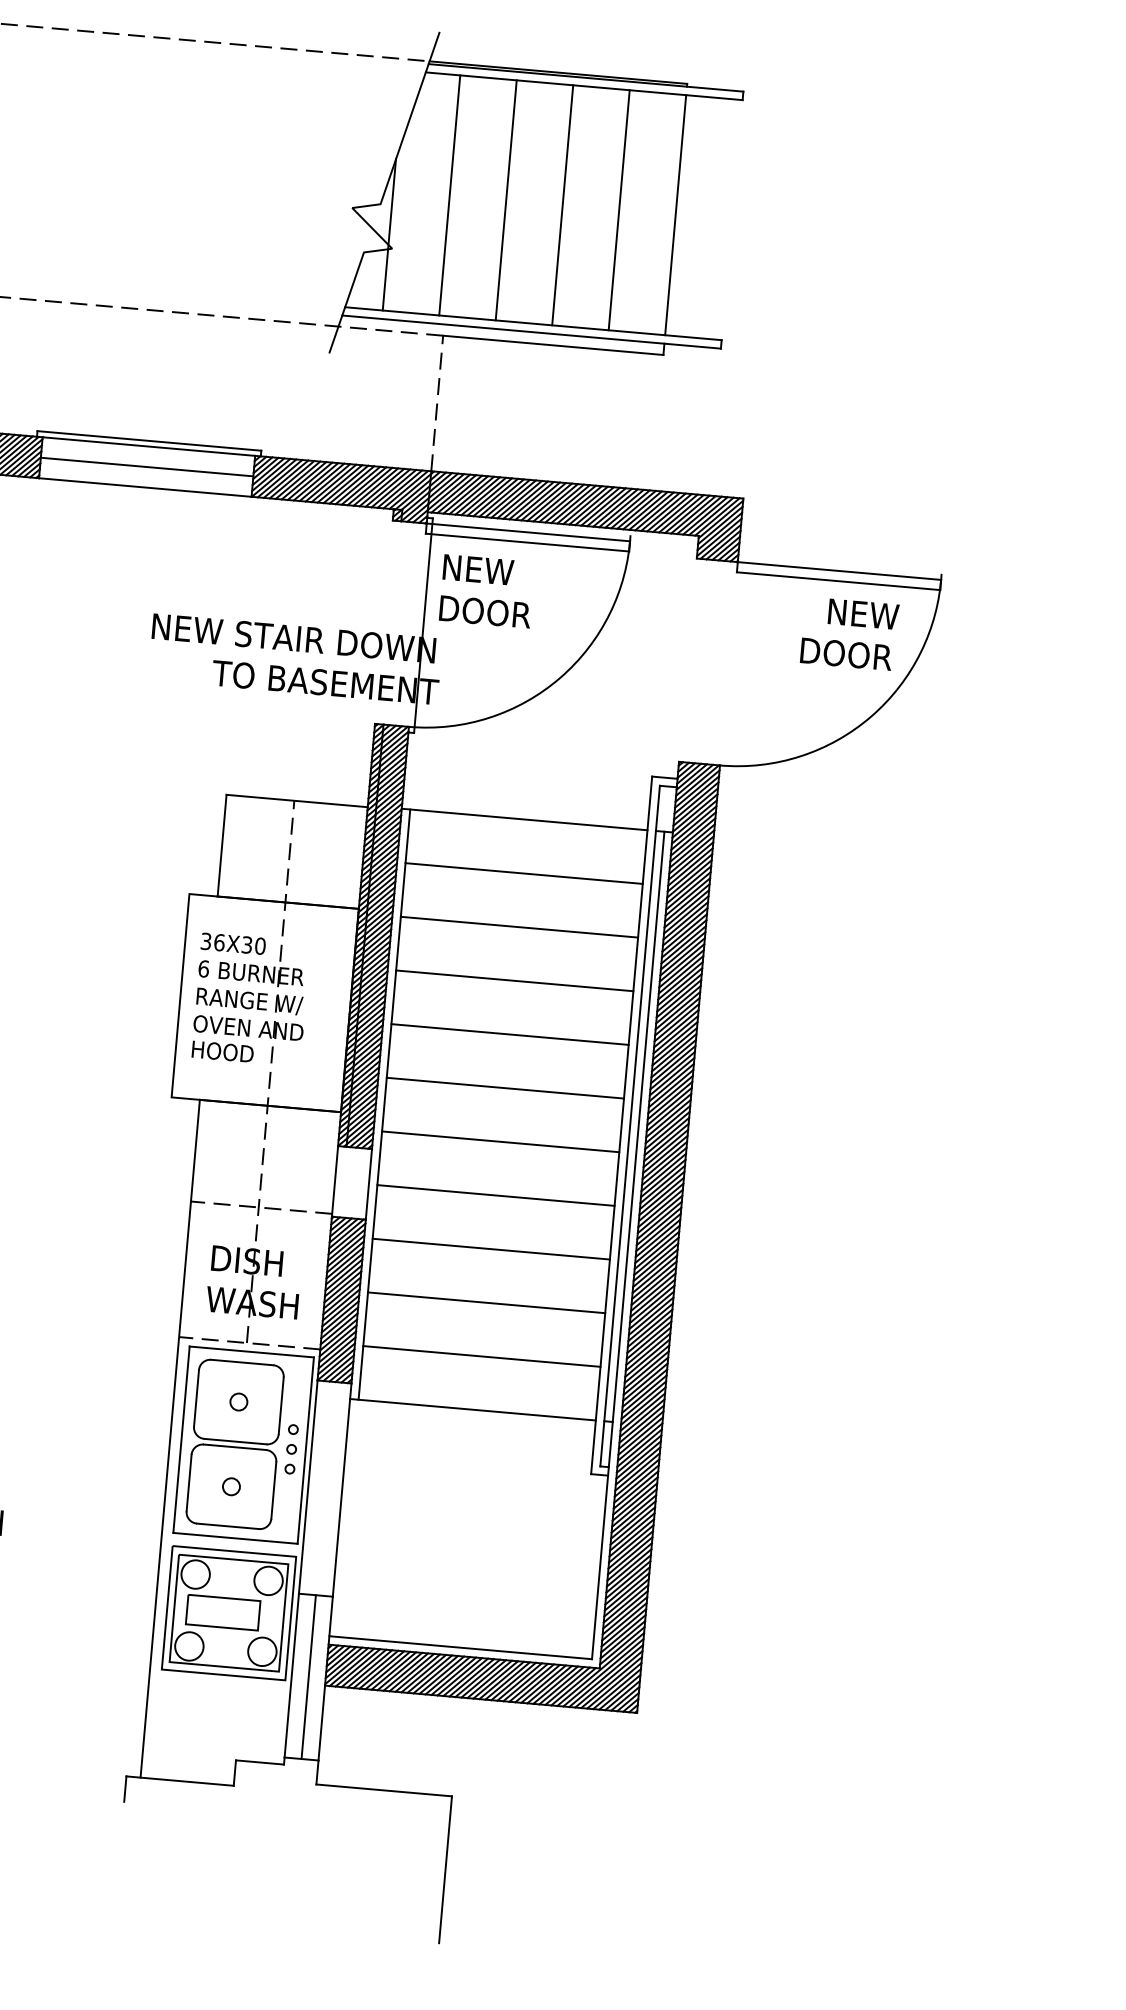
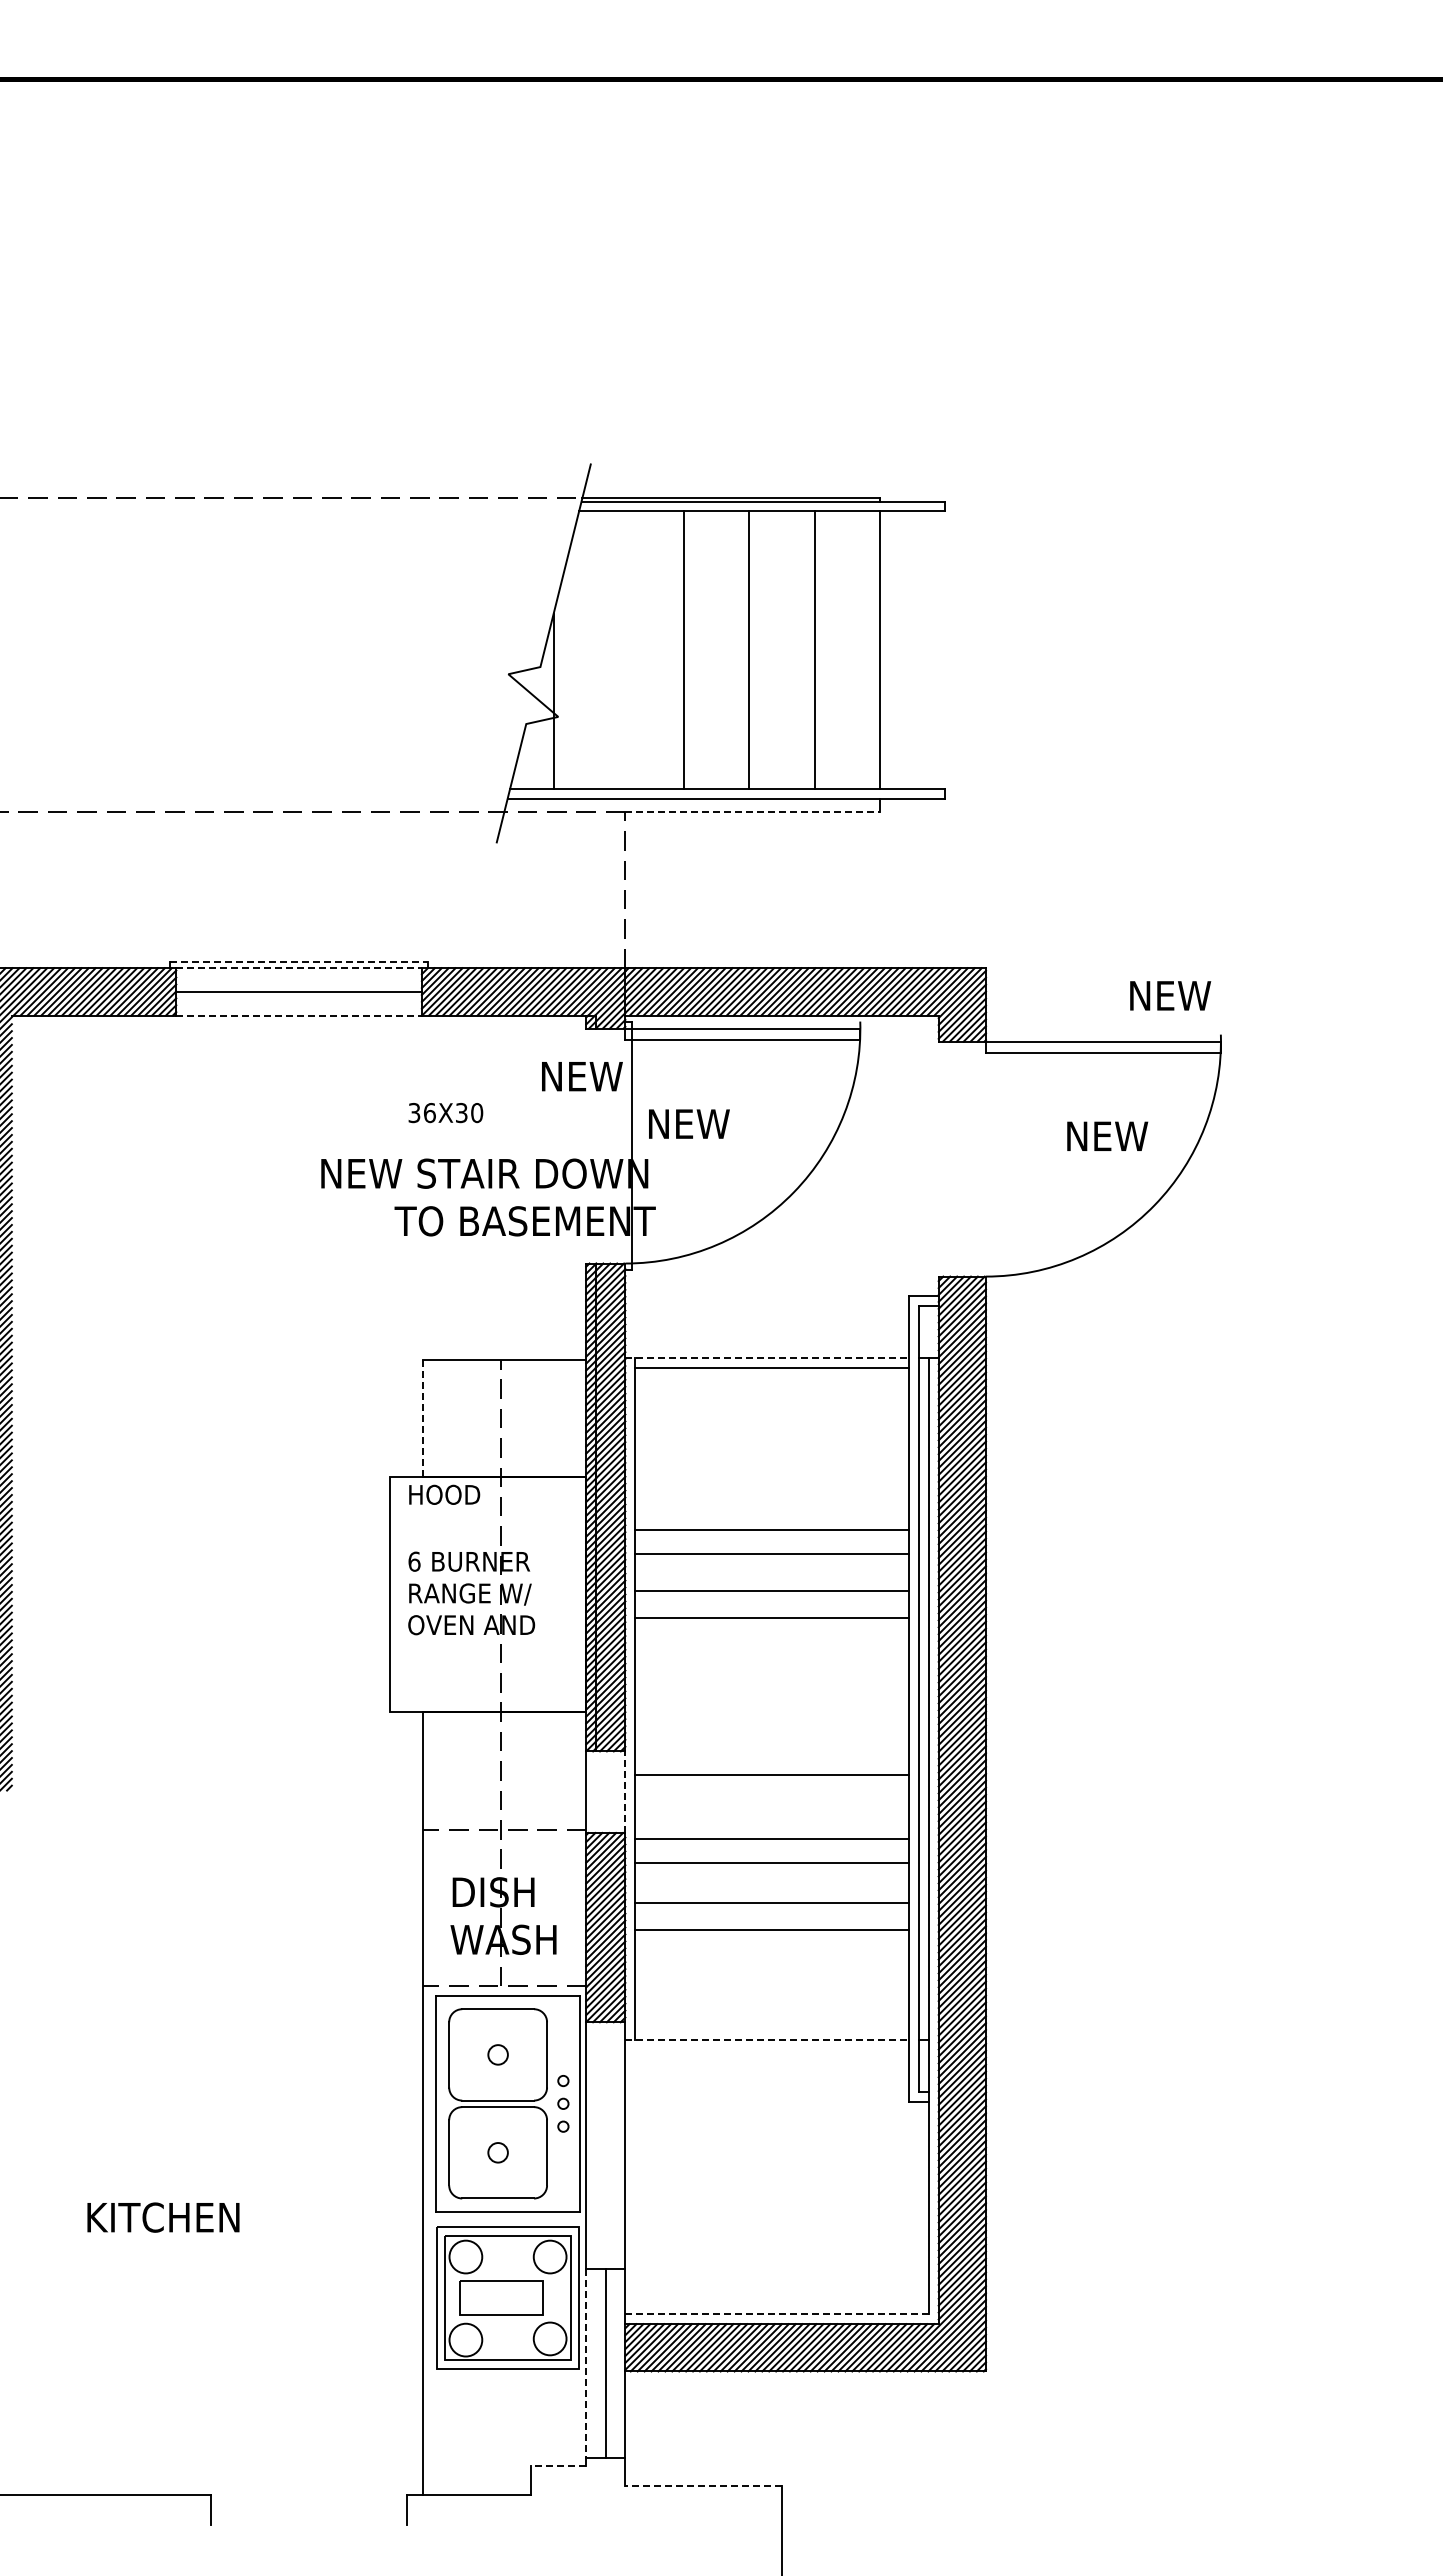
line: (449, 194) -> (618, 649), removed
line: (554, 345) -> (753, 811), solid -> dashed
line: (149, 440) -> (299, 961), solid -> dashed
line: (149, 446) -> (299, 968), solid -> dashed
line: (145, 487) -> (299, 1015), solid -> dashed
text: (478, 569) -> (582, 1076), moved
text: (487, 612) -> (703, 1124), DOOR -> NEW
text: (863, 614) -> (1170, 995), moved
text: (847, 654) -> (1121, 1136), DOOR -> NEW
line: (524, 819) -> (767, 1358), solid -> dashed
line: (222, 845) -> (423, 1418), solid -> dashed
line: (524, 873) -> (772, 1368), moved
line: (519, 927) -> (772, 1530), moved
text: (233, 944) -> (445, 1113), moved
line: (514, 981) -> (772, 1591), moved
line: (510, 1034) -> (772, 1554), moved
text: (222, 1051) -> (444, 1494), moved
line: (505, 1088) -> (772, 1618), moved
line: (500, 1142) -> (772, 1775), moved
line: (368, 1184) -> (625, 1792), solid -> dashed
line: (496, 1195) -> (772, 1839), moved
line: (491, 1249) -> (772, 1903), moved
line: (486, 1303) -> (772, 1863), moved
line: (482, 1356) -> (772, 1930), moved
line: (473, 1409) -> (767, 2040), solid -> dashed
line: (460, 1647) -> (777, 2314), solid -> dashed
line: (291, 1675) -> (586, 2363), solid -> dashed
line: (259, 1762) -> (558, 2466), solid -> dashed
line: (384, 1790) -> (703, 2485), solid -> dashed

